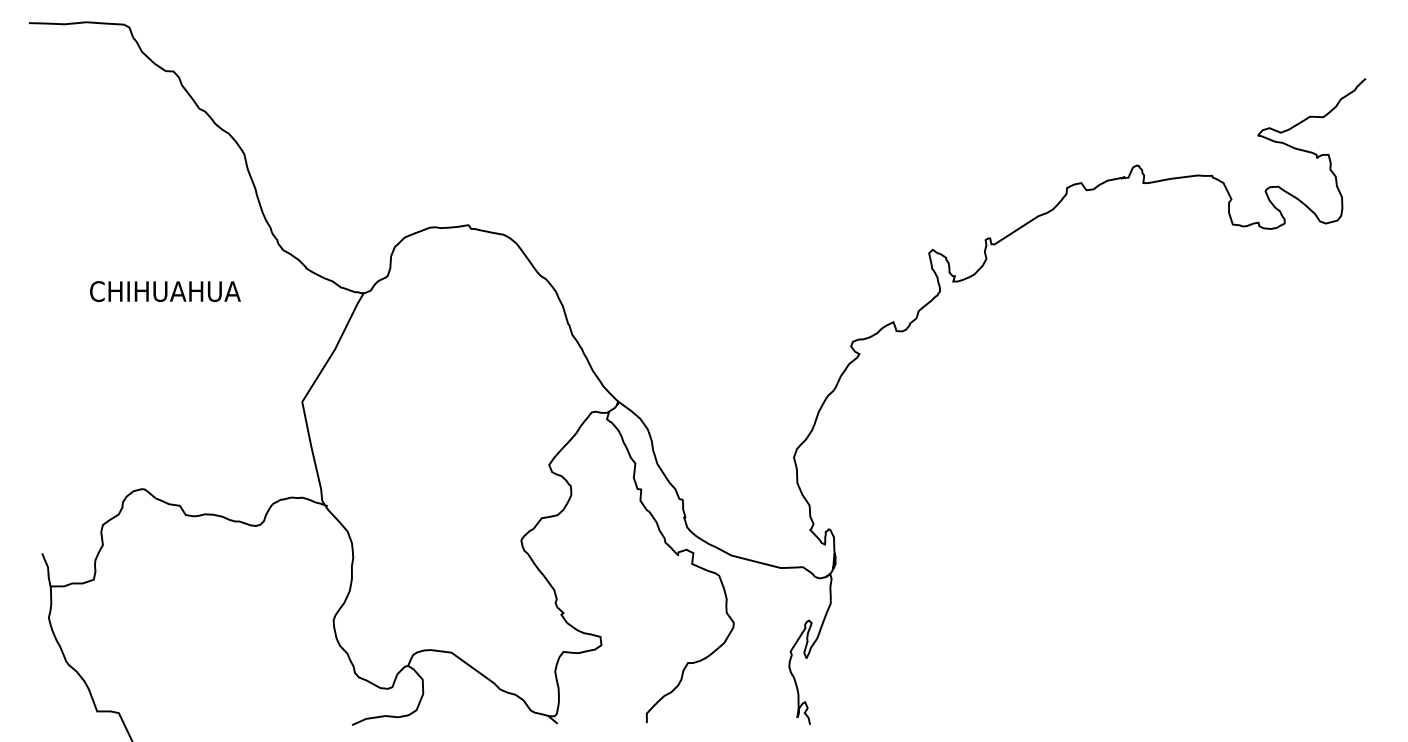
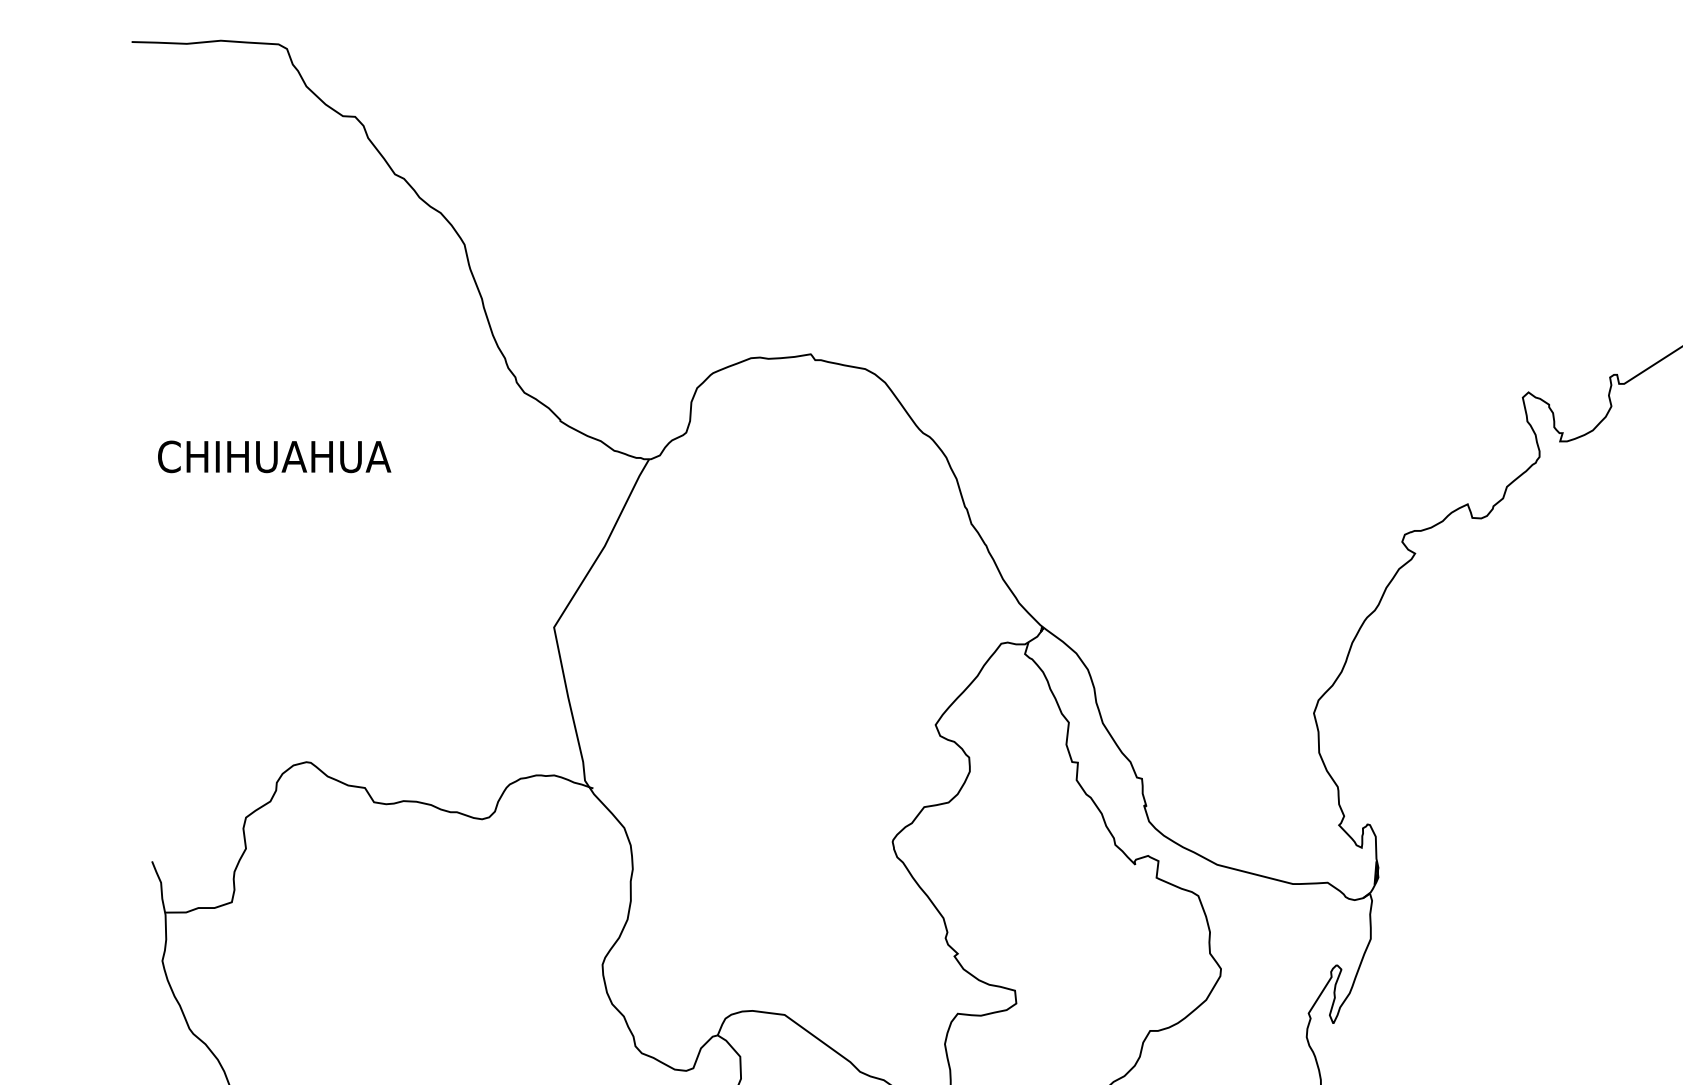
text: (165, 291) -> (274, 456), moved

